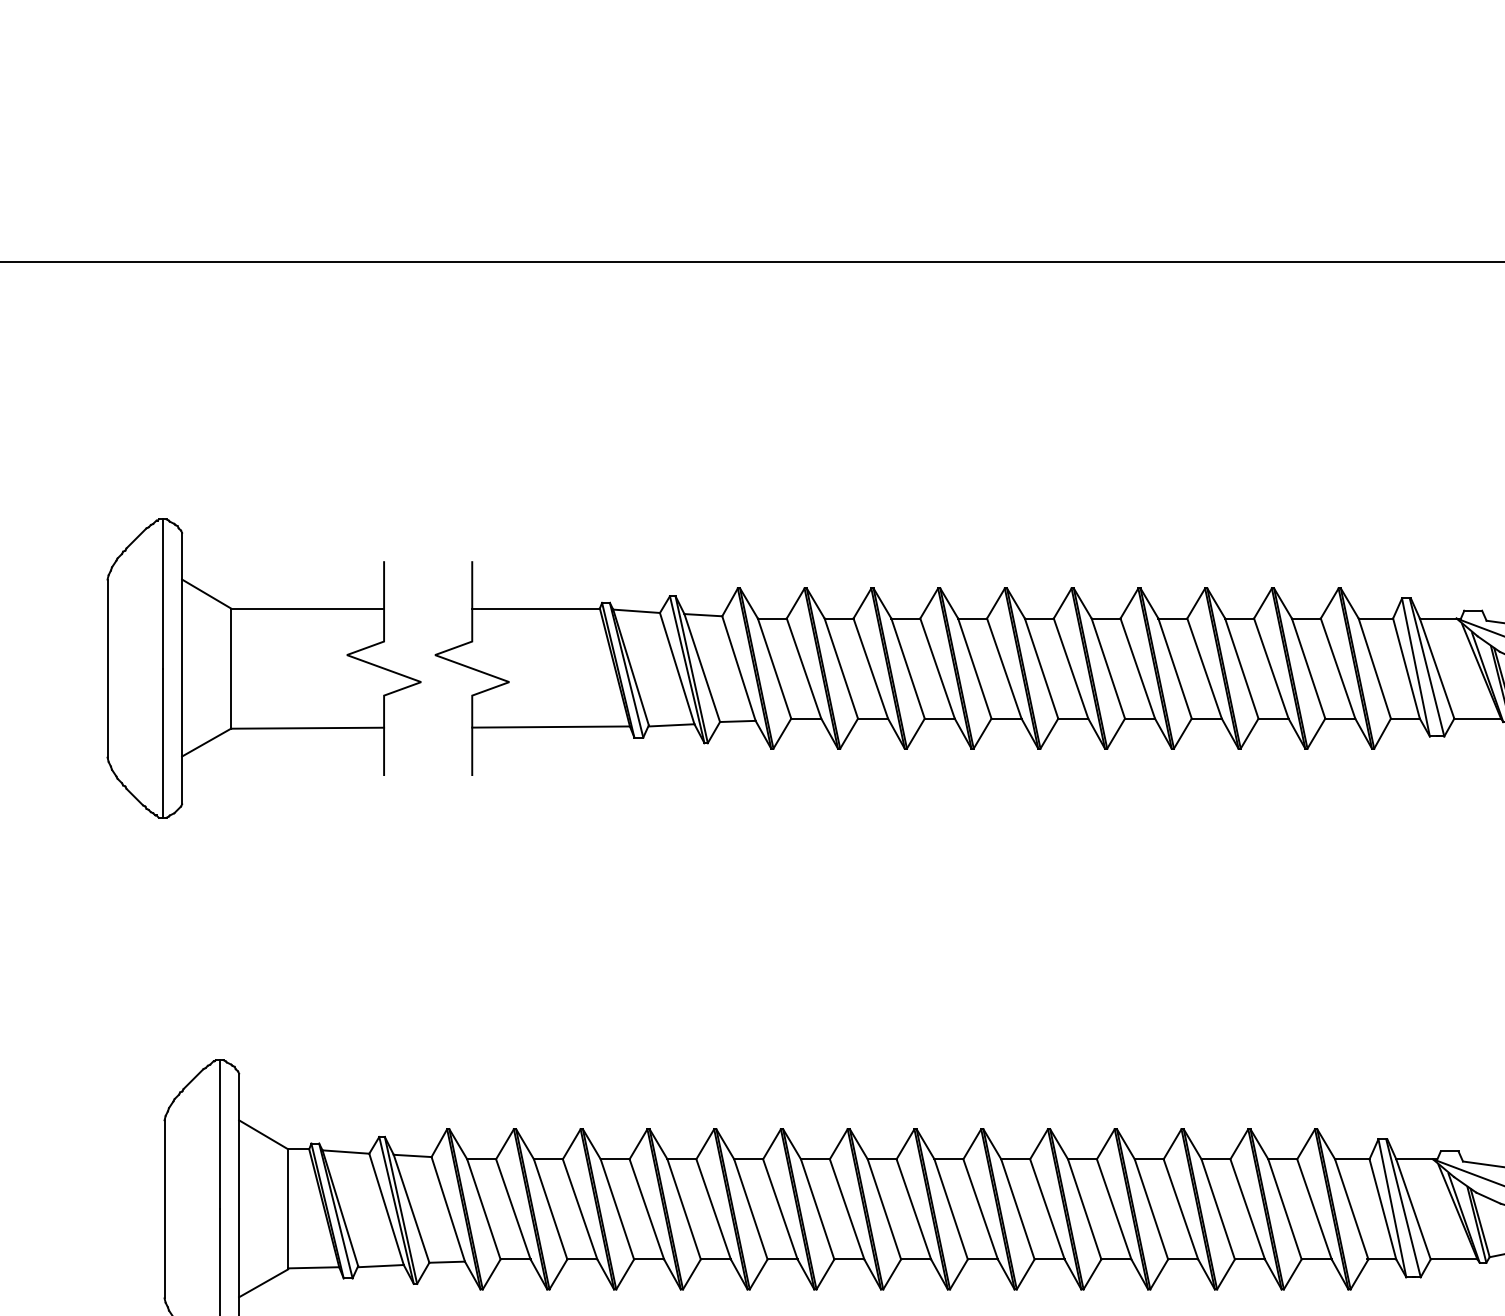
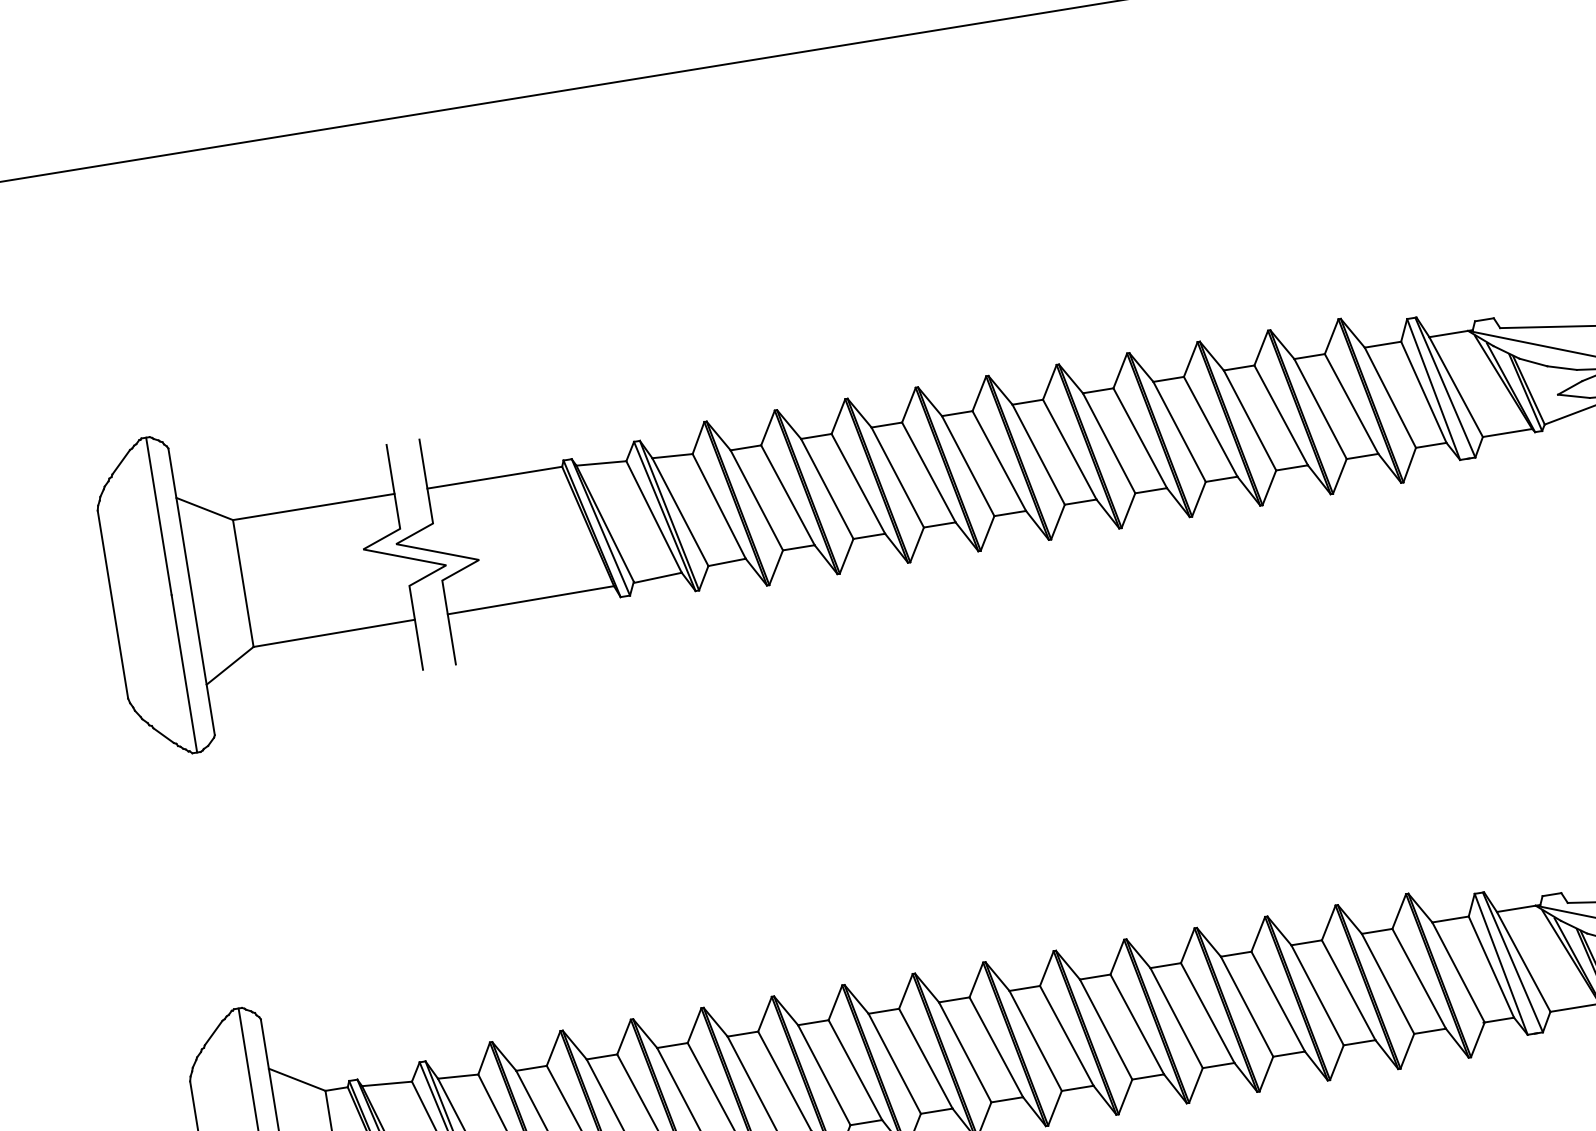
part: (263, 668) -> (277, 577), moved

